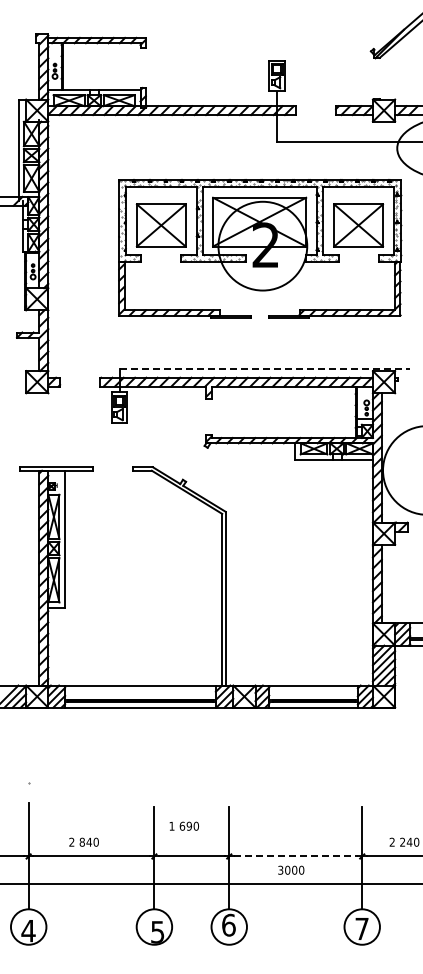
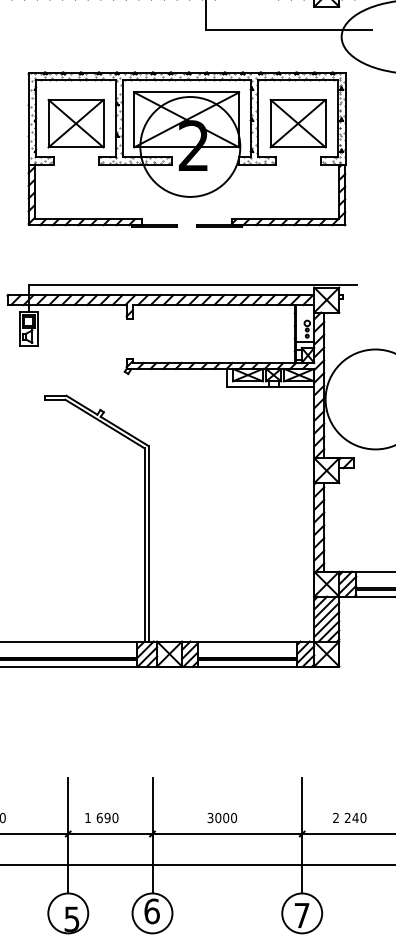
line: (265, 368) -> (193, 284), dashed -> solid
text: (183, 825) -> (101, 817), moved
line: (296, 856) -> (228, 834), dashed -> solid
text: (291, 869) -> (222, 817), moved

